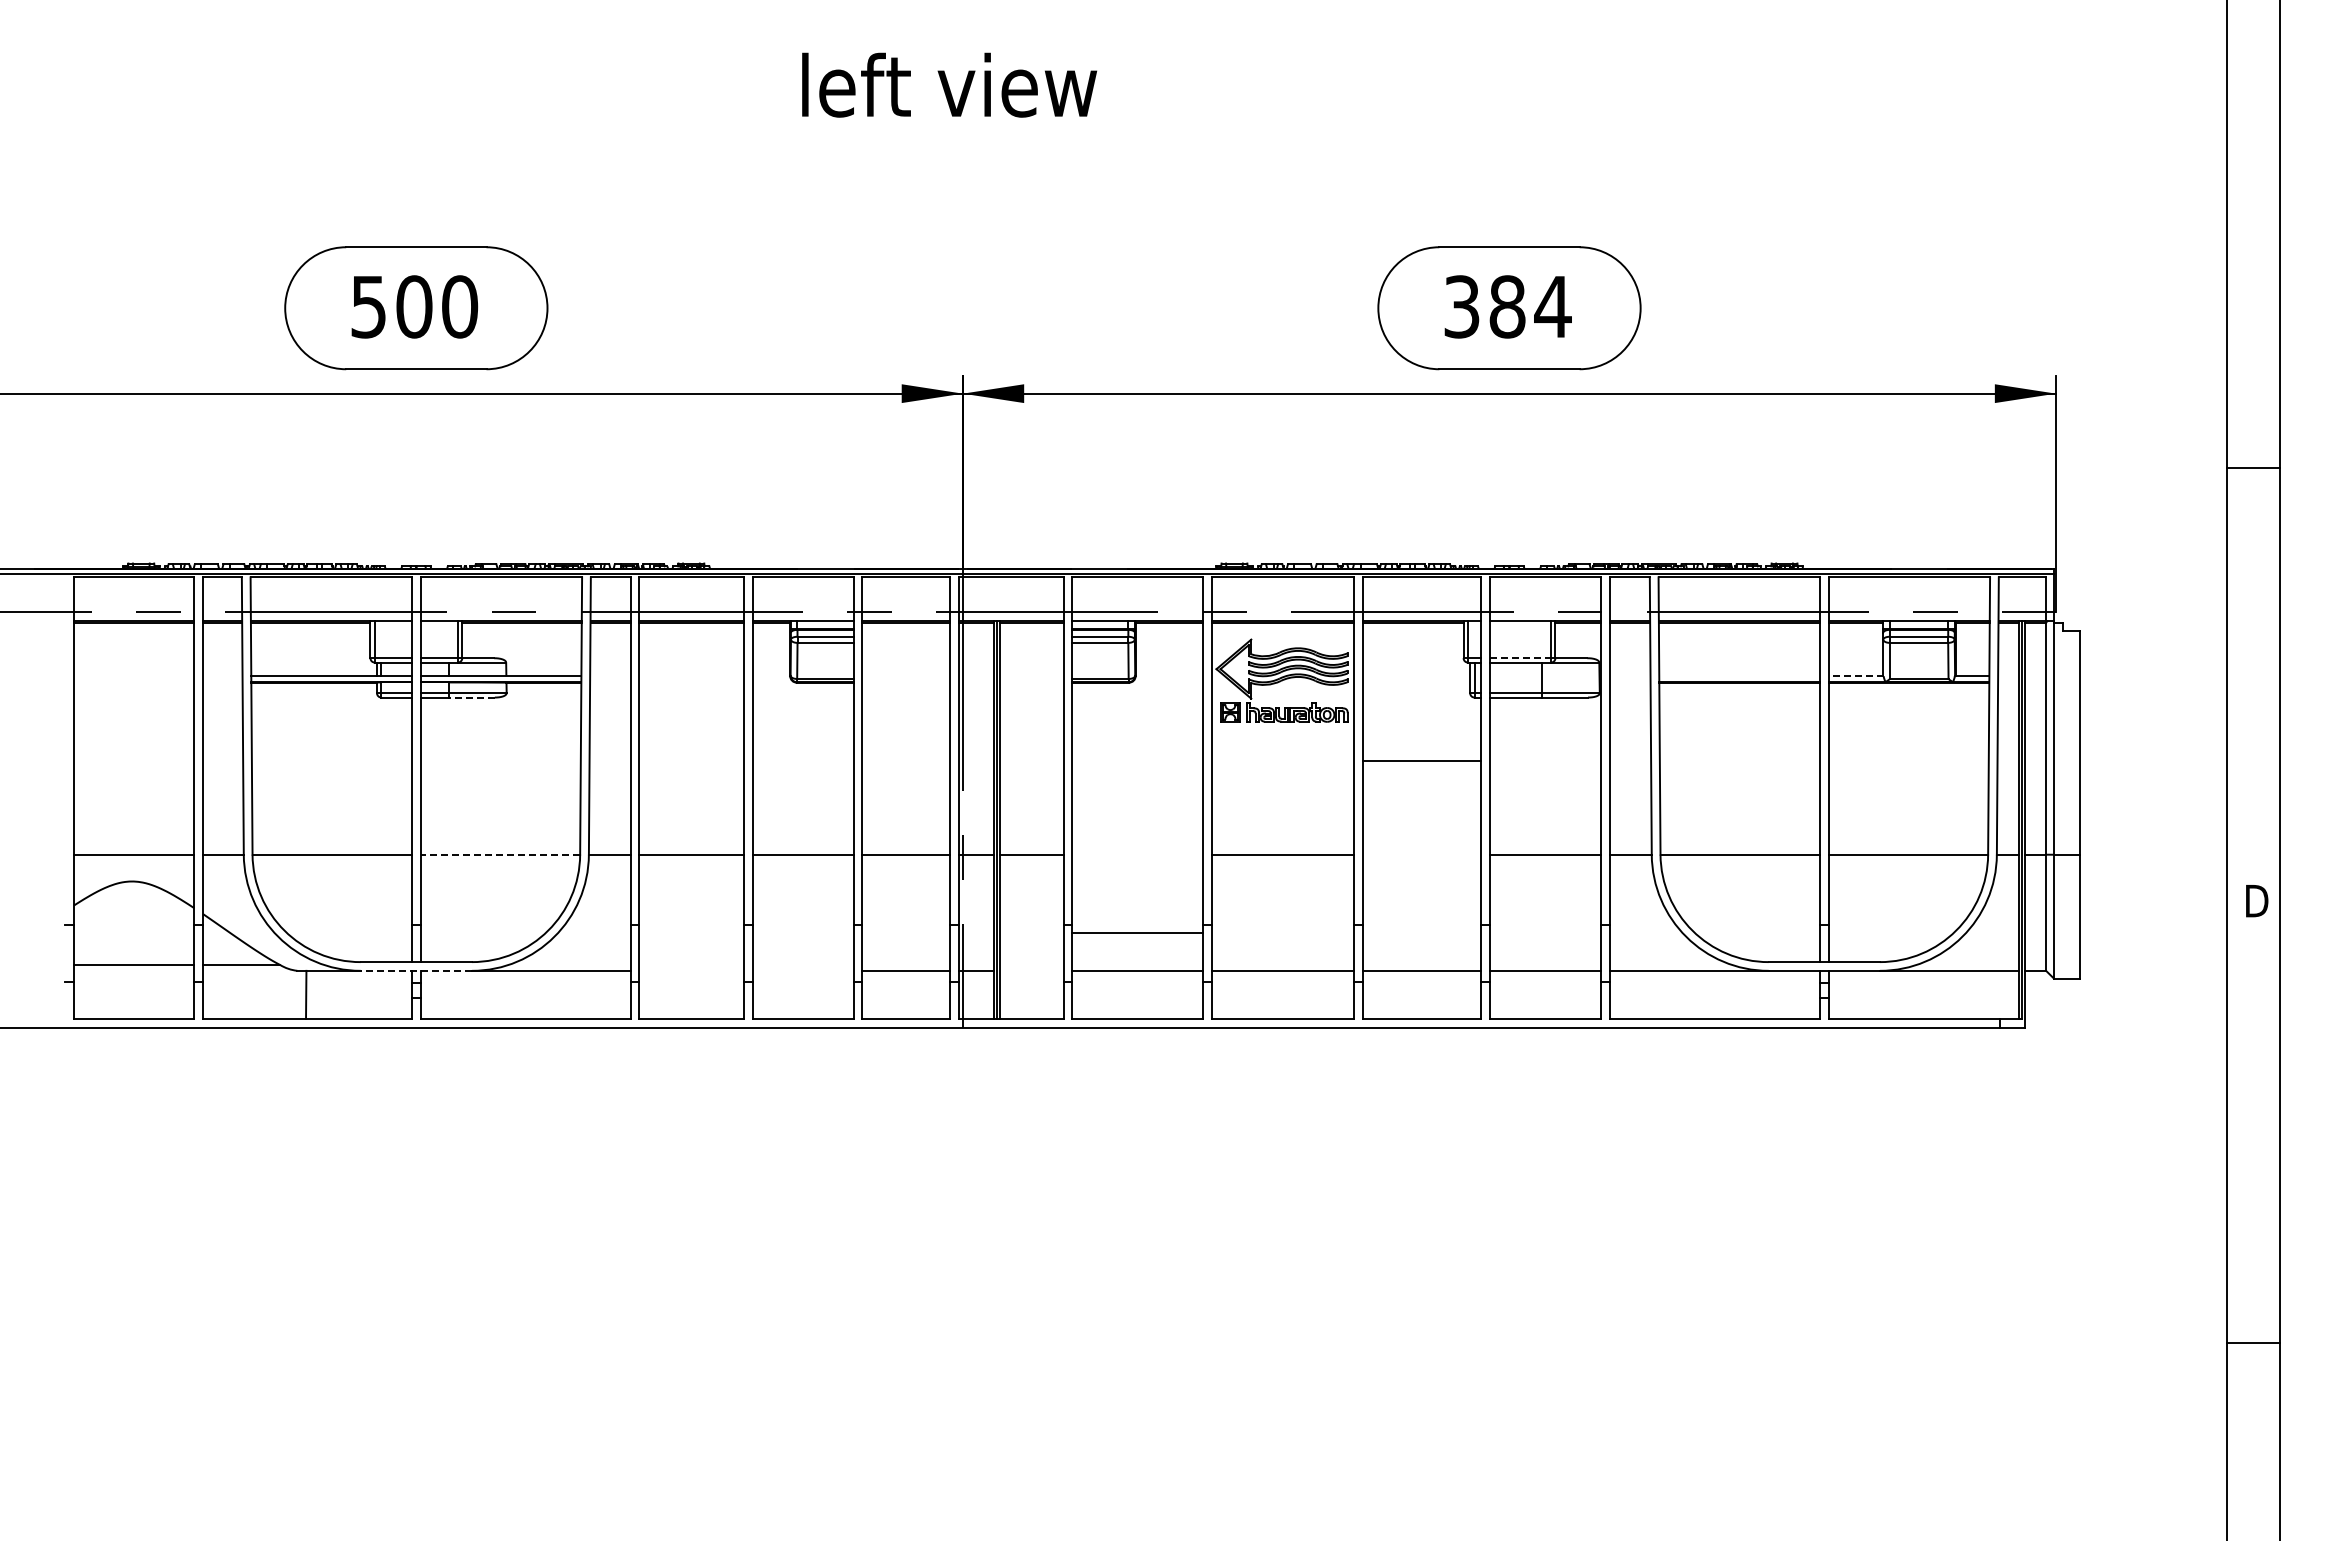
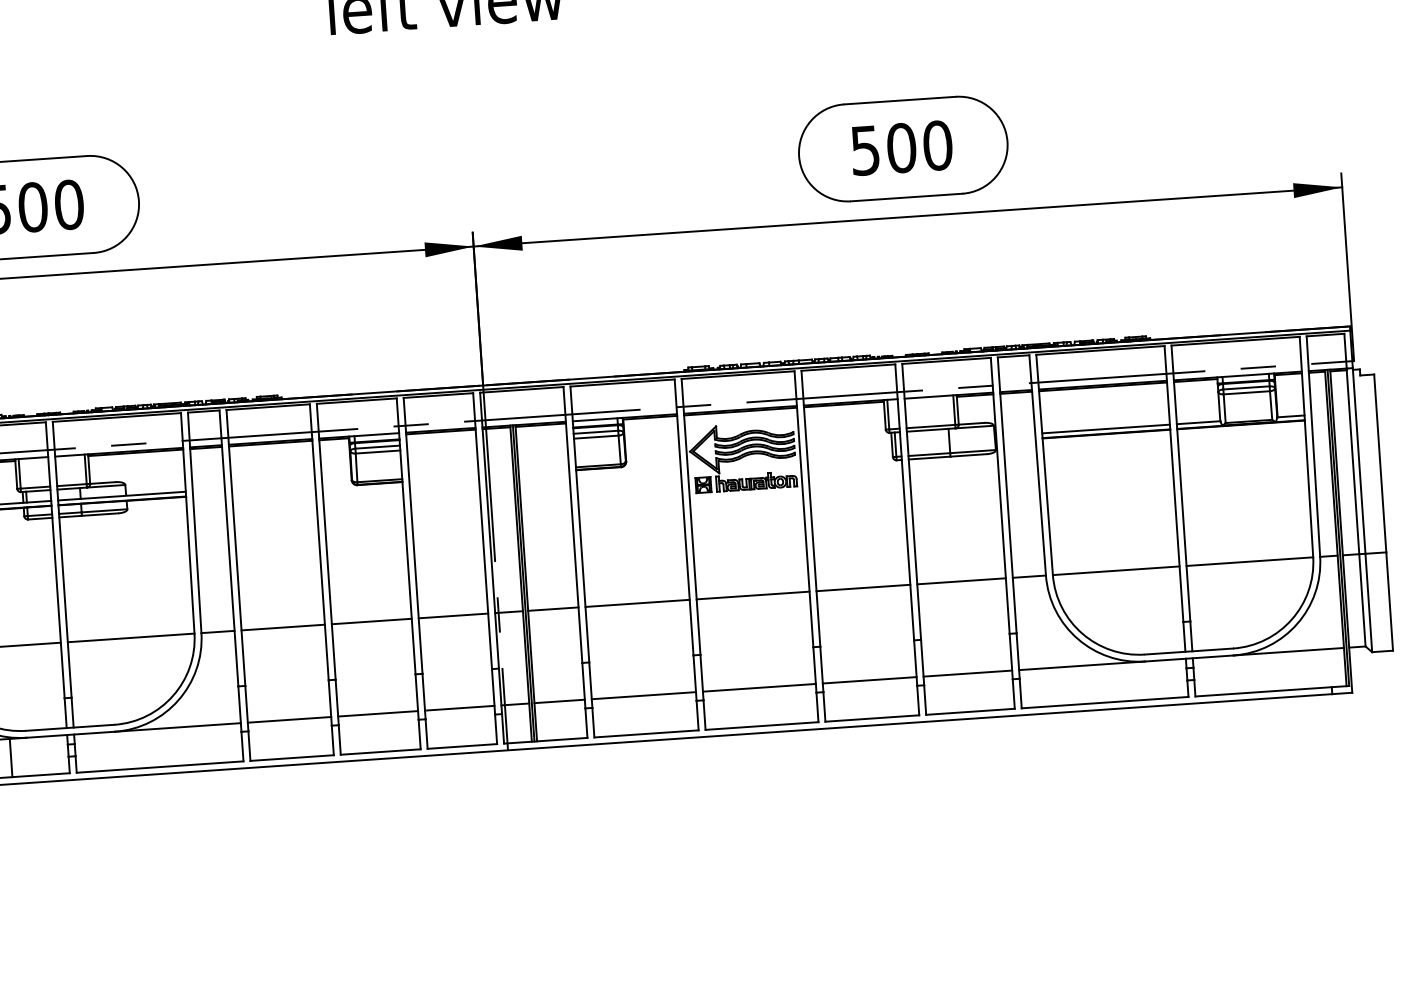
text: (1508, 306) -> (902, 147), 384 -> 500
line: (1520, 658) -> (931, 426), dashed -> solid
line: (1739, 676) -> (1106, 429), added
line: (1855, 676) -> (1198, 422), dashed -> solid
line: (472, 697) -> (100, 514), dashed -> solid
line: (1422, 760) -> (863, 587), moved
line: (500, 854) -> (131, 637), dashed -> solid
line: (1137, 932) -> (637, 603), moved
line: (416, 970) -> (70, 734), dashed -> solid
line: (691, 970) -> (289, 719), added
line: (803, 970) -> (378, 713), added
line: (1031, 970) -> (559, 701), added
line: (339, 994) -> (10, 757), added

